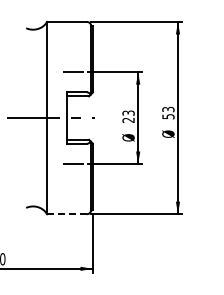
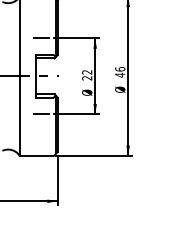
text: (128, 112) -> (87, 71), 23 -> 22
text: (168, 112) -> (120, 71), 53 -> 46
line: (67, 214) -> (36, 156), dashed -> solid

